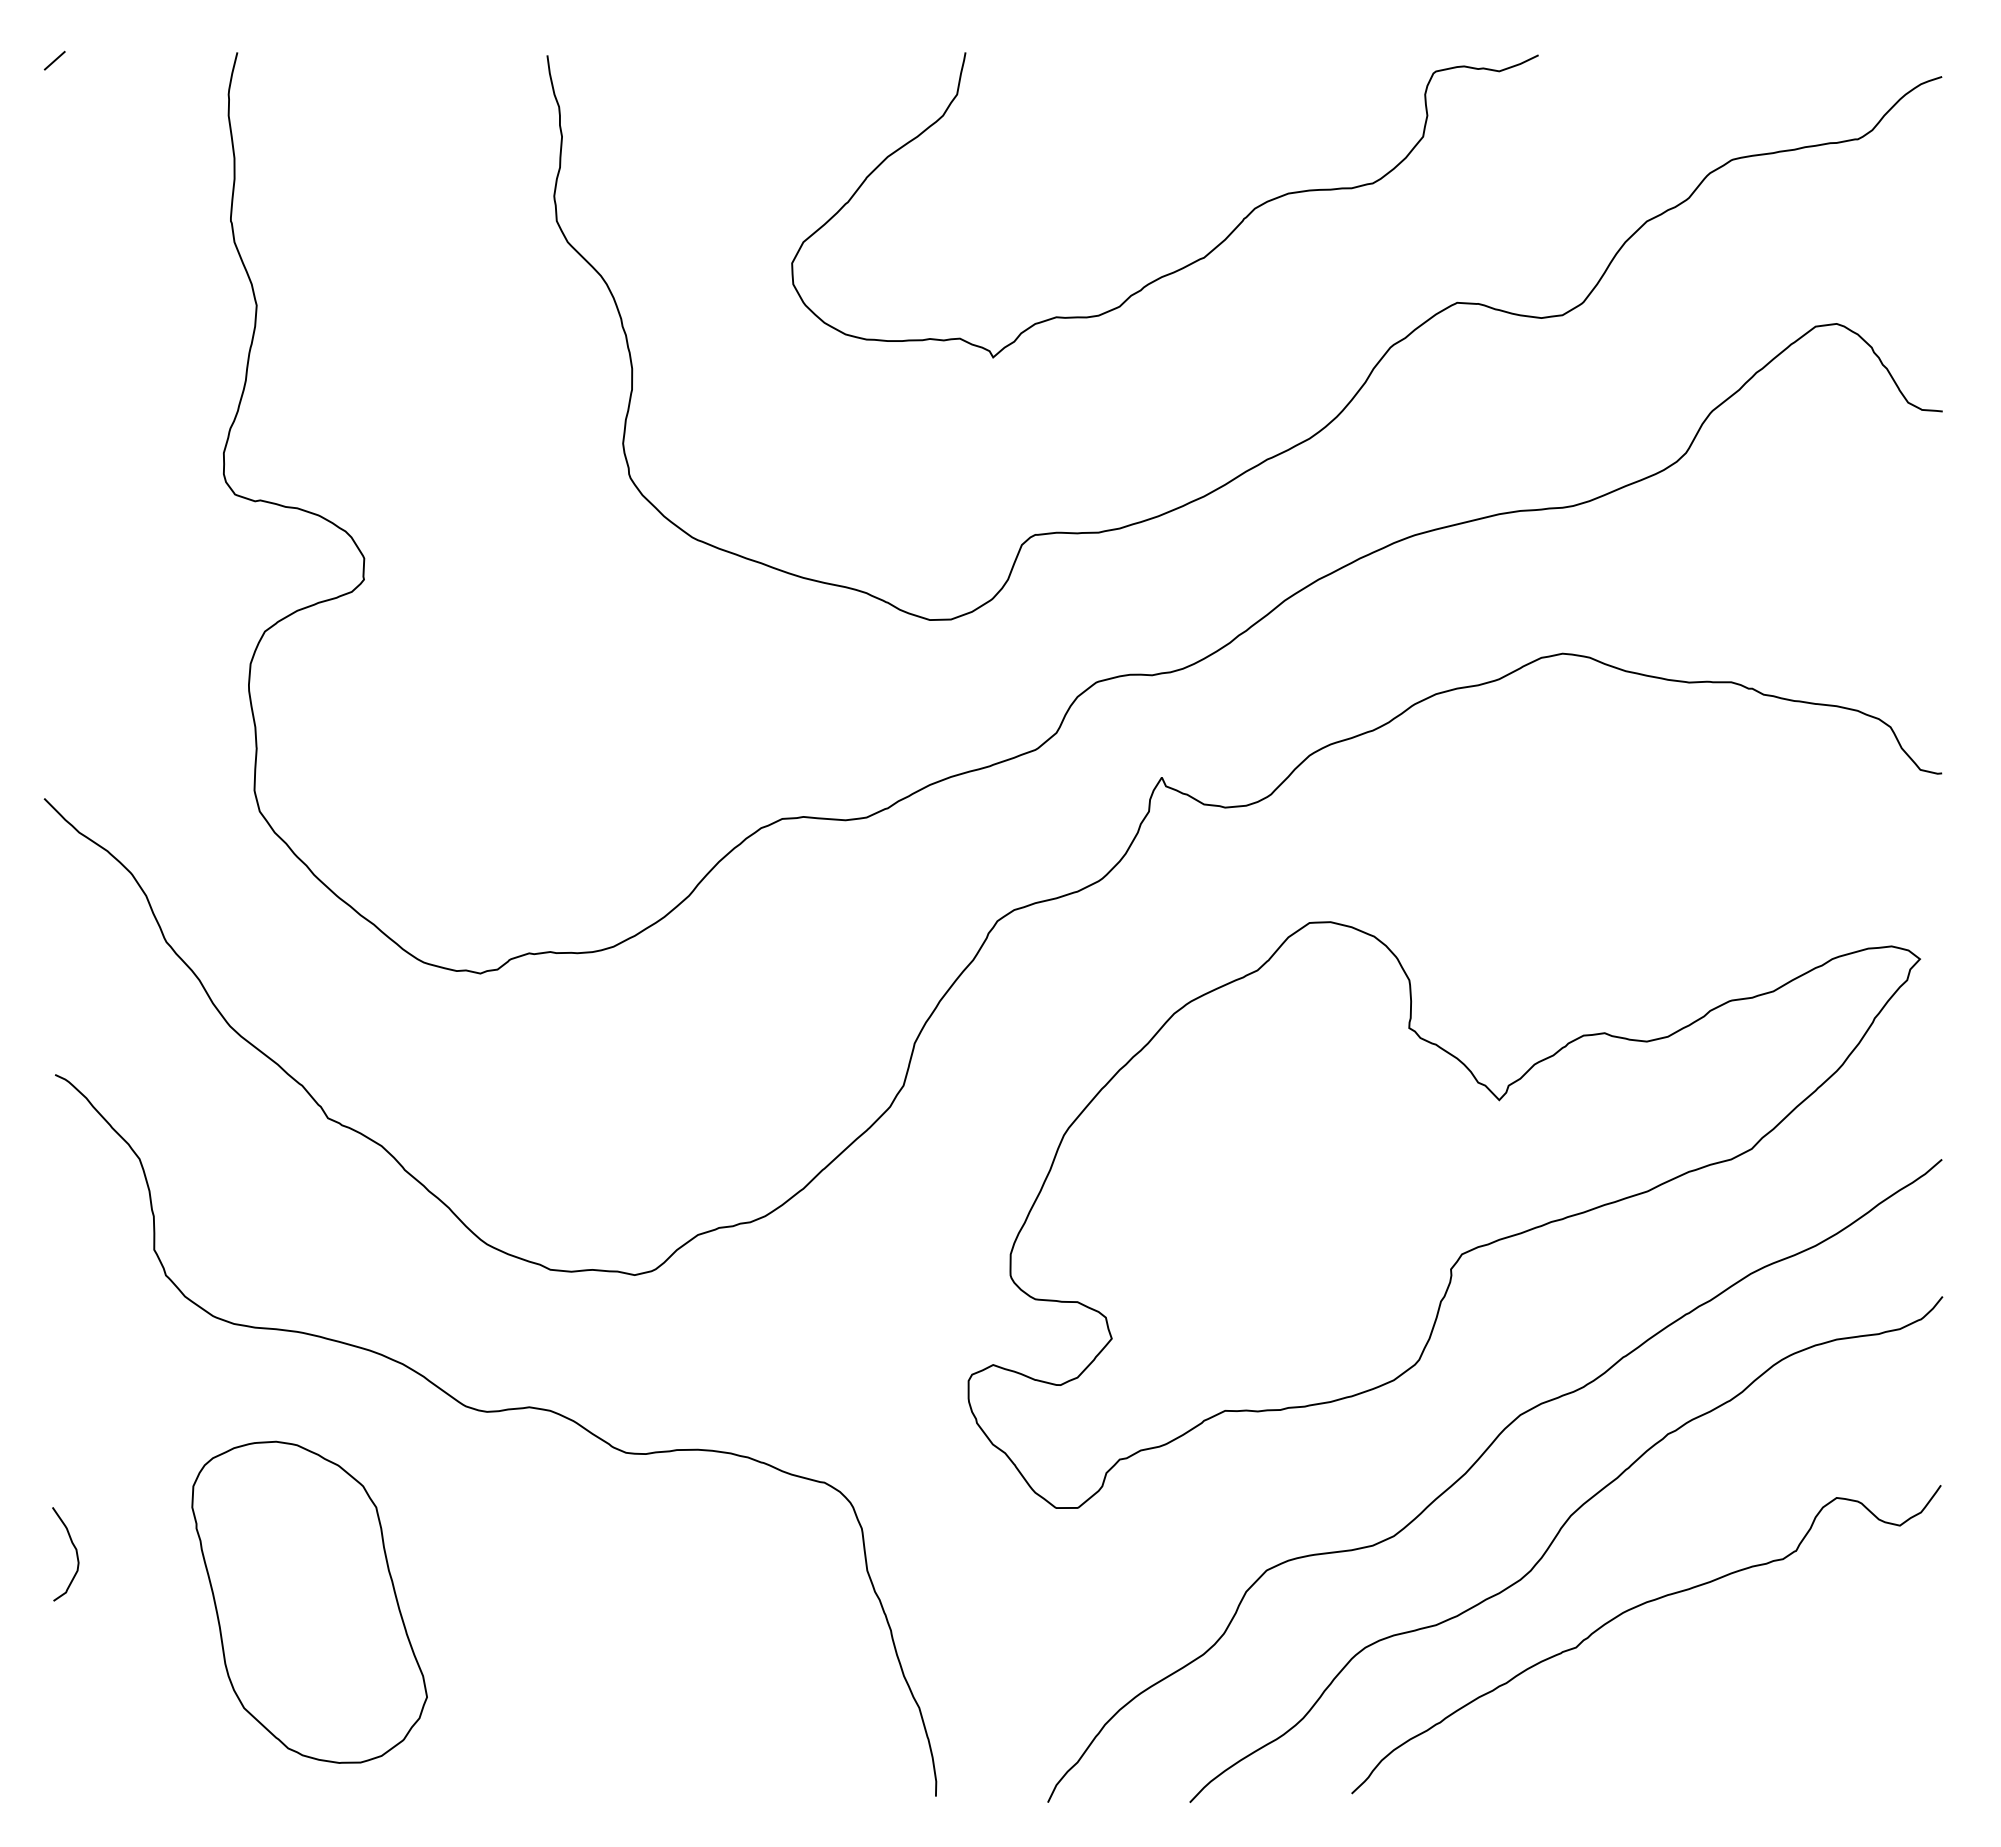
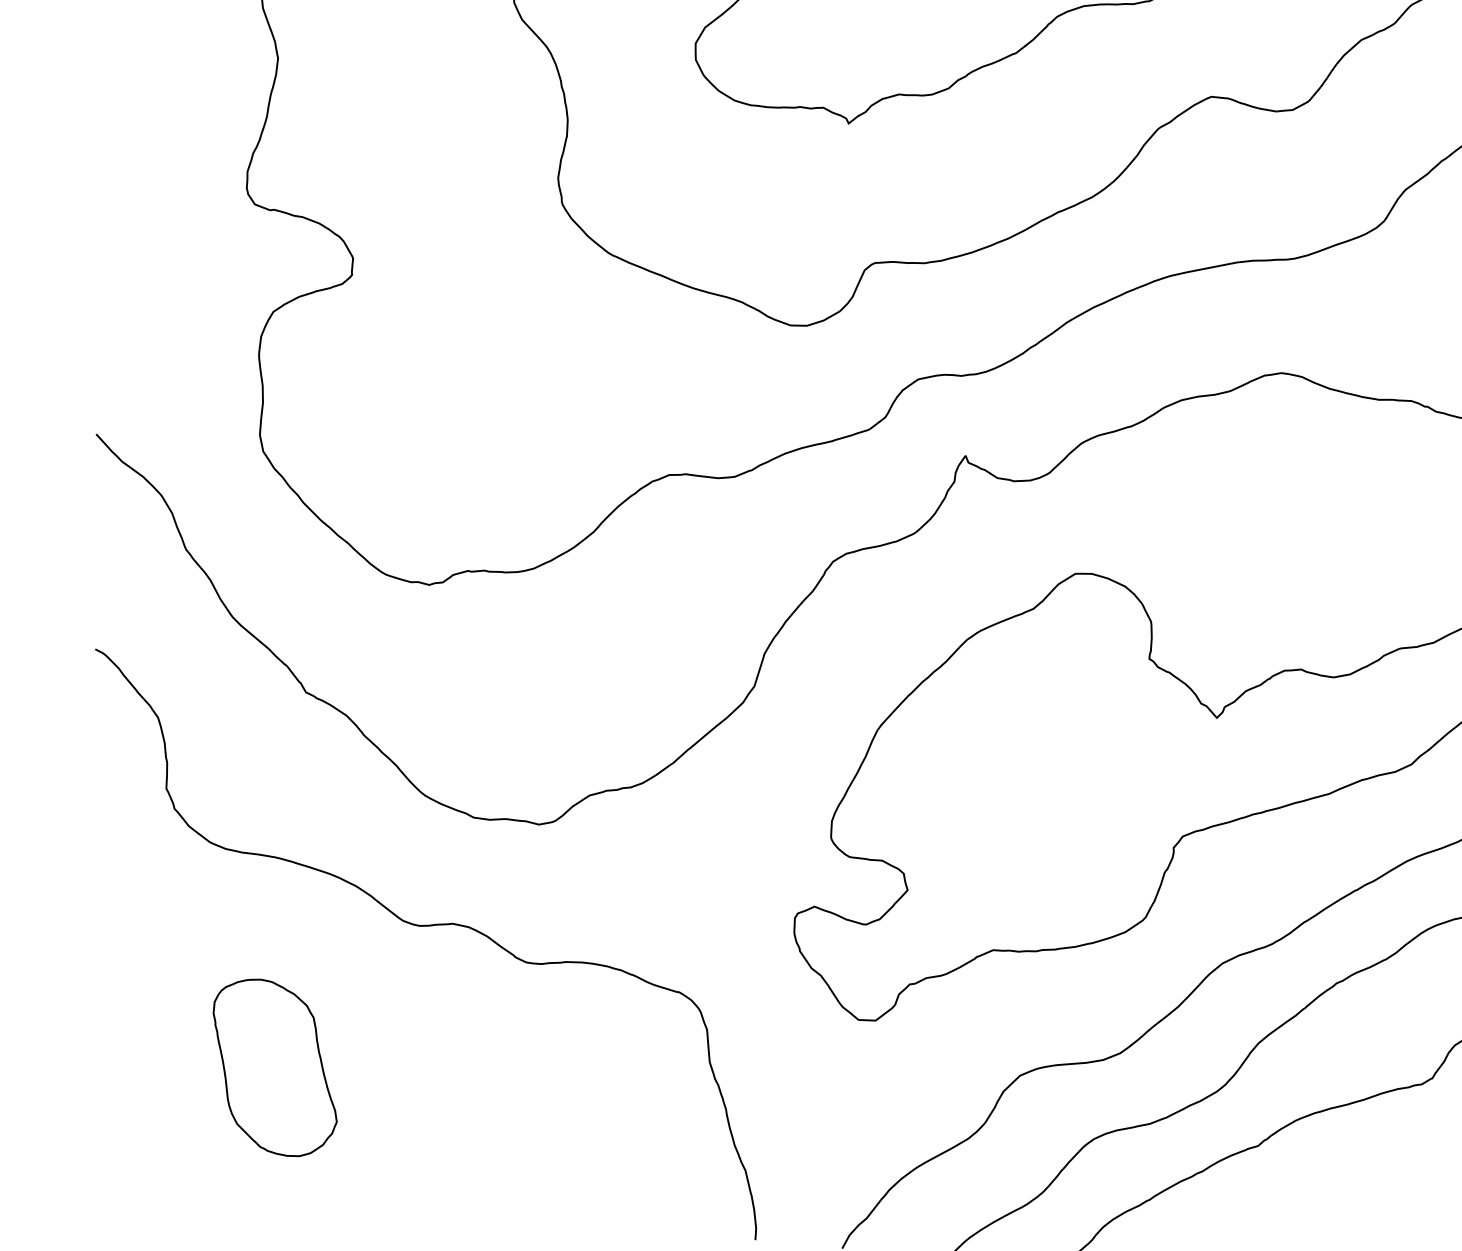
curve: (75, 1551) -> (94, 1020), removed
part: (309, 1601) -> (275, 1067), size x0.7

